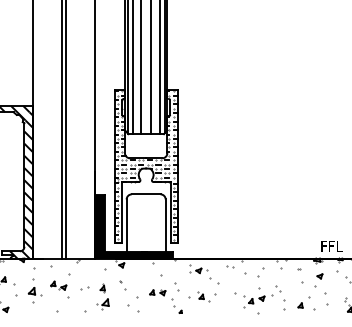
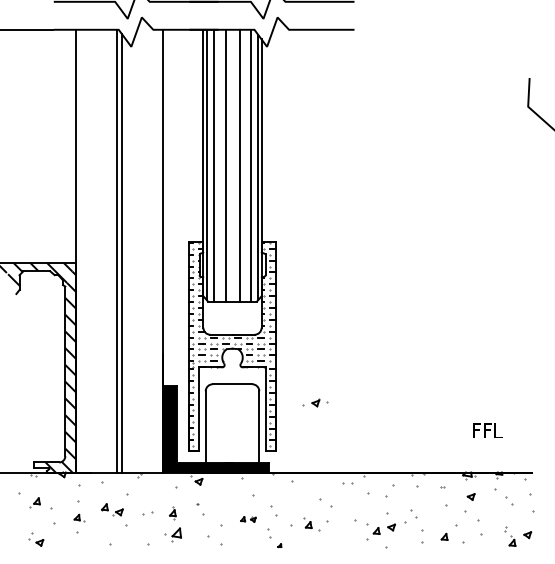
text: (331, 246) -> (487, 430), moved
part: (198, 270) -> (315, 402), moved
part: (34, 291) -> (79, 517), size x0.6
part: (157, 292) -> (248, 519), size x0.7

